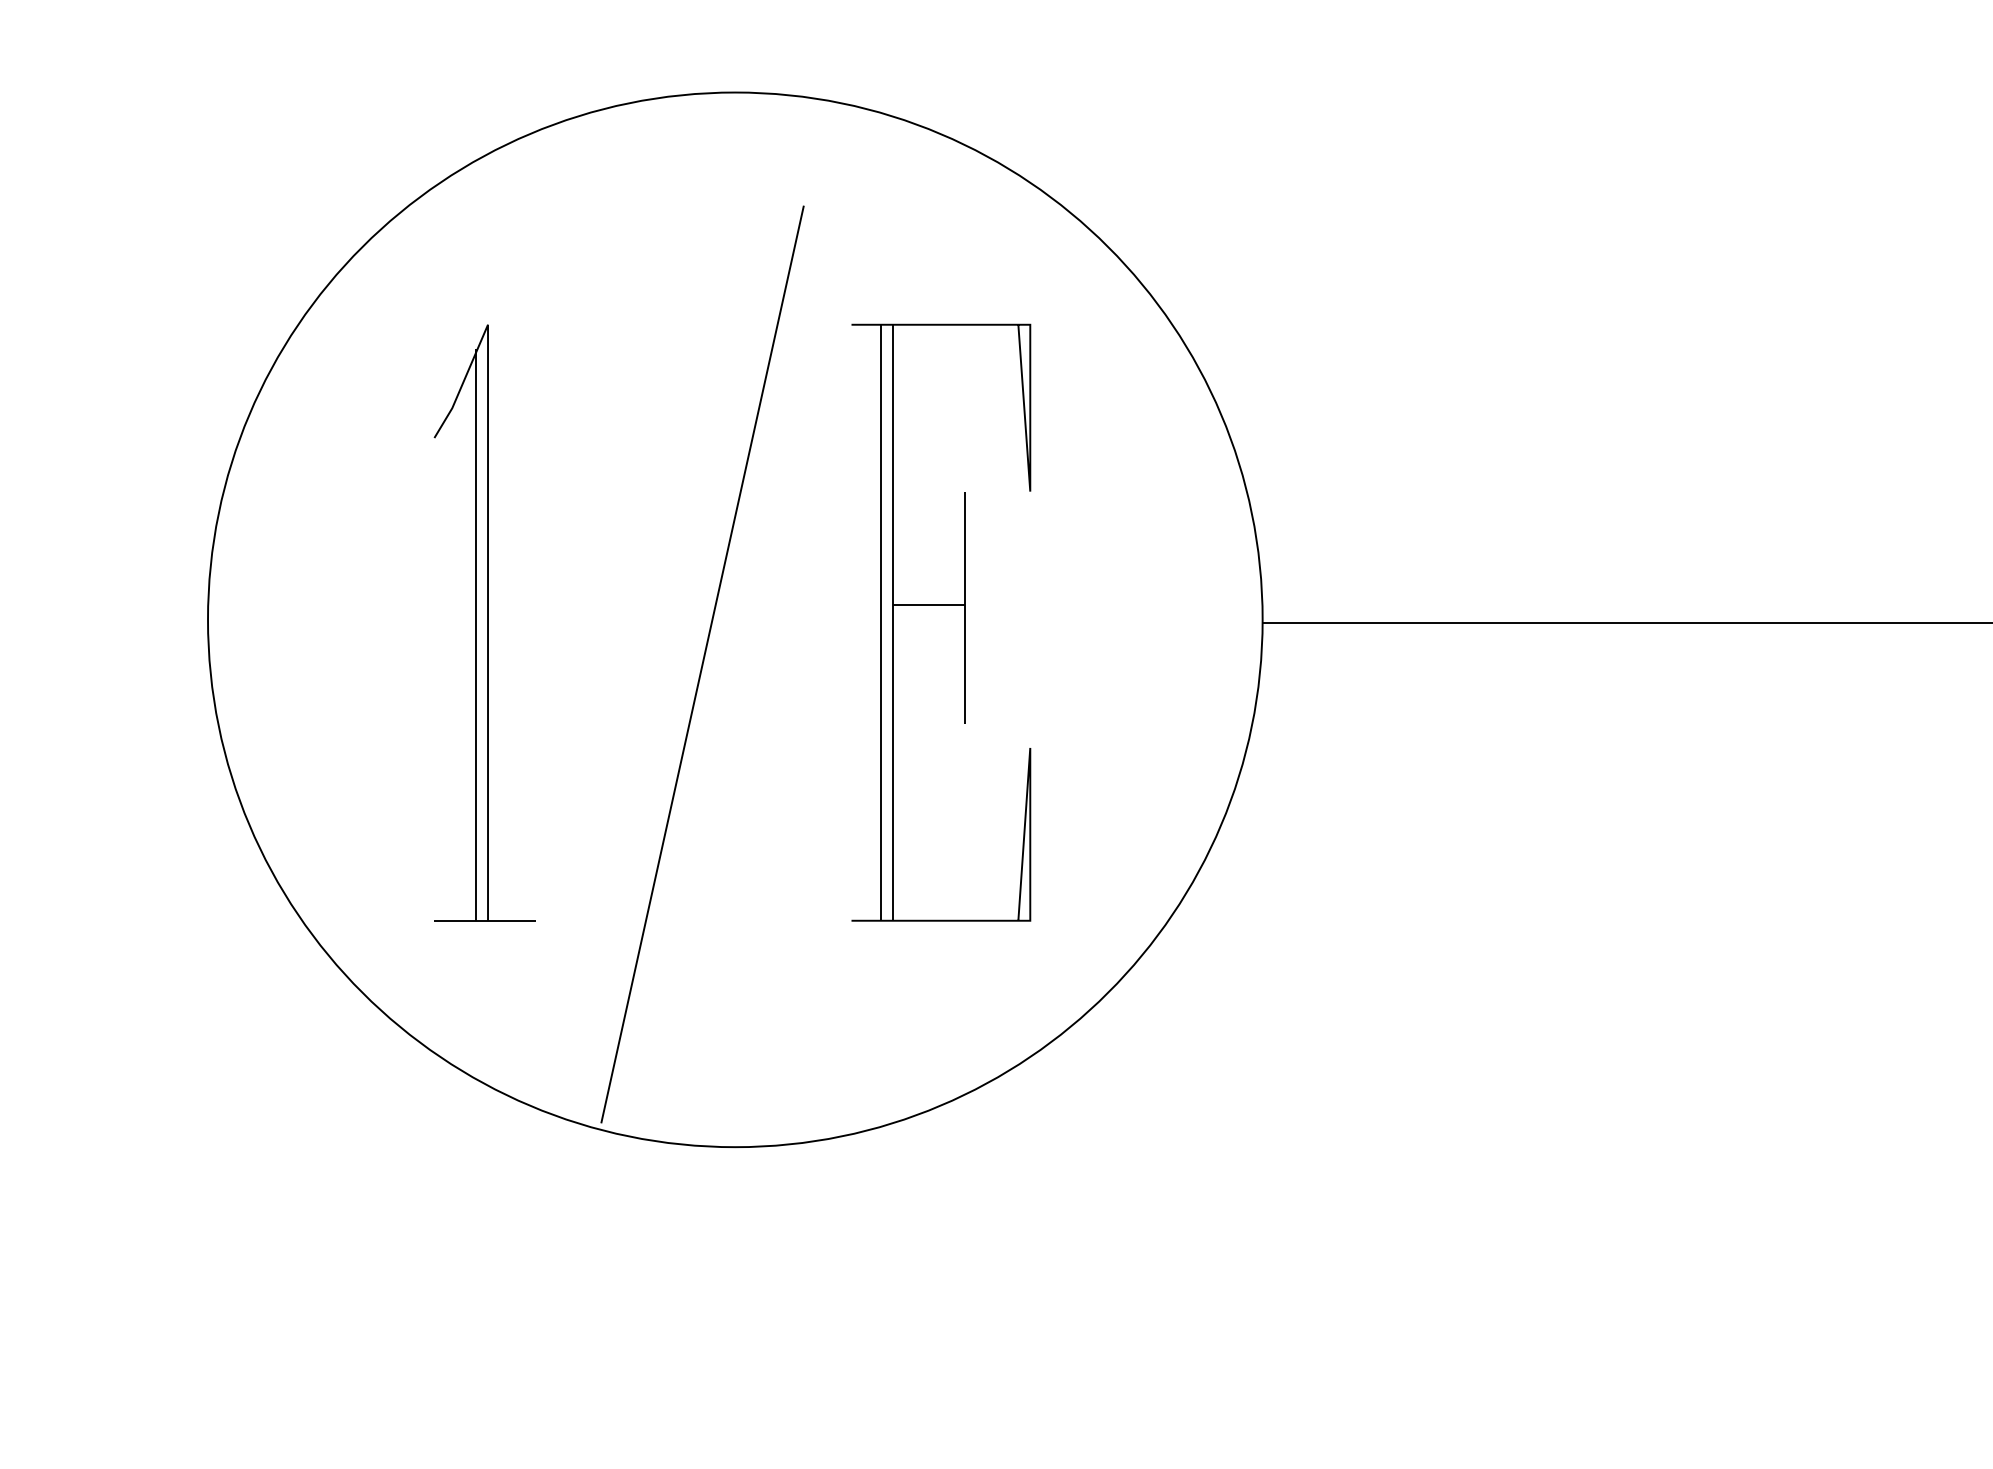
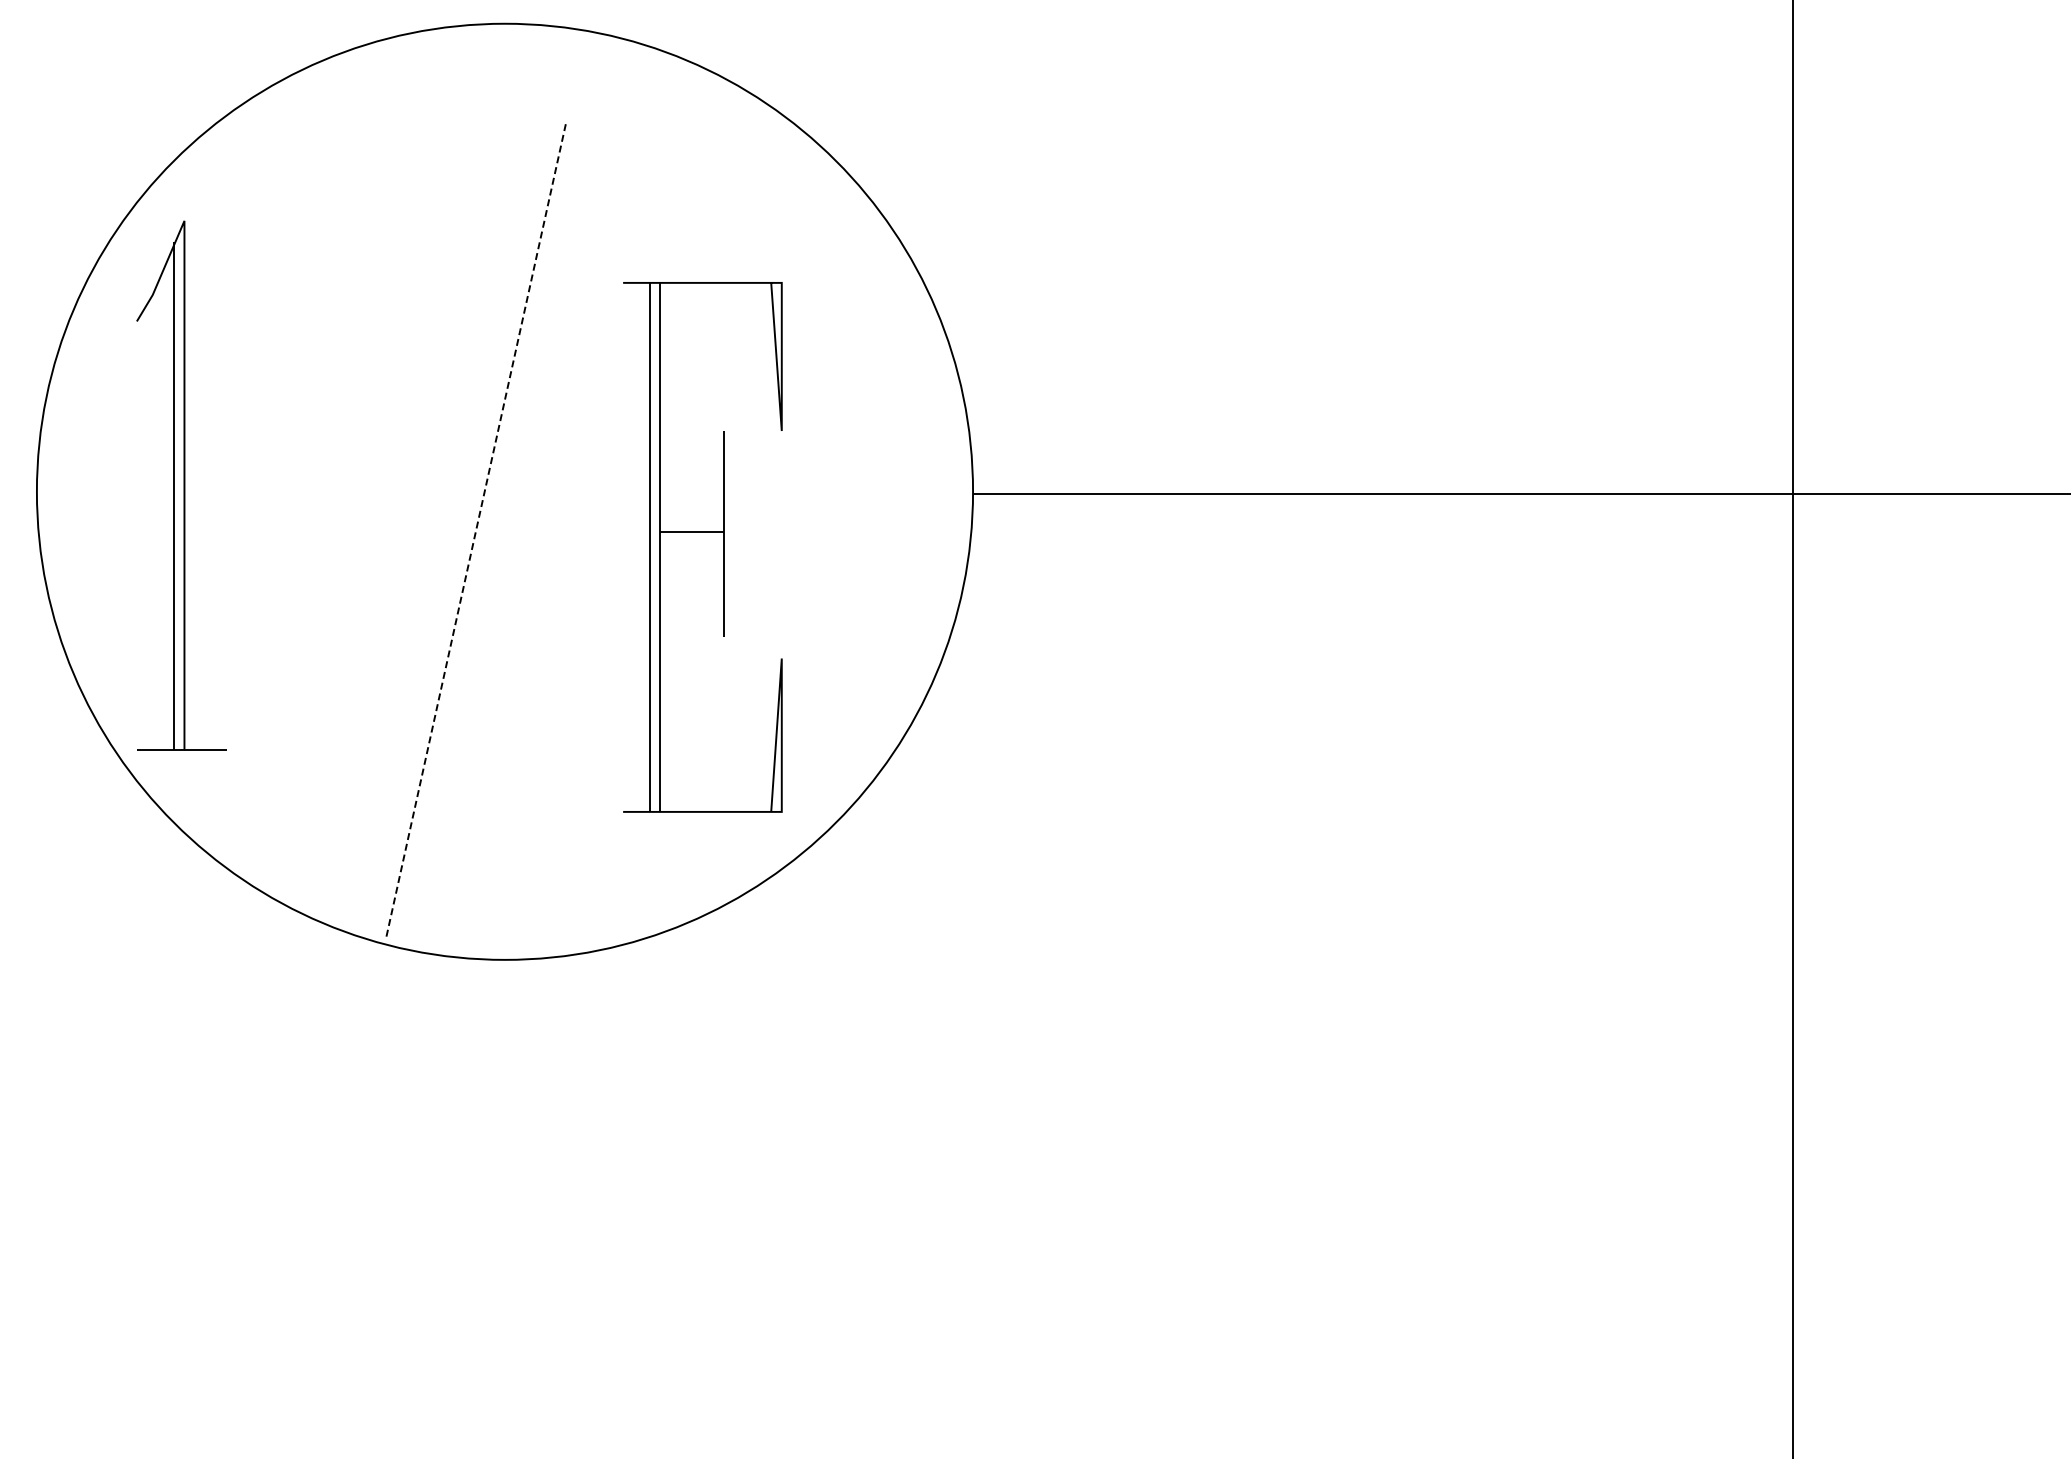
part: (940, 605) -> (702, 532), moved
part: (484, 622) -> (181, 485), moved
line: (702, 664) -> (475, 531), solid -> dashed

